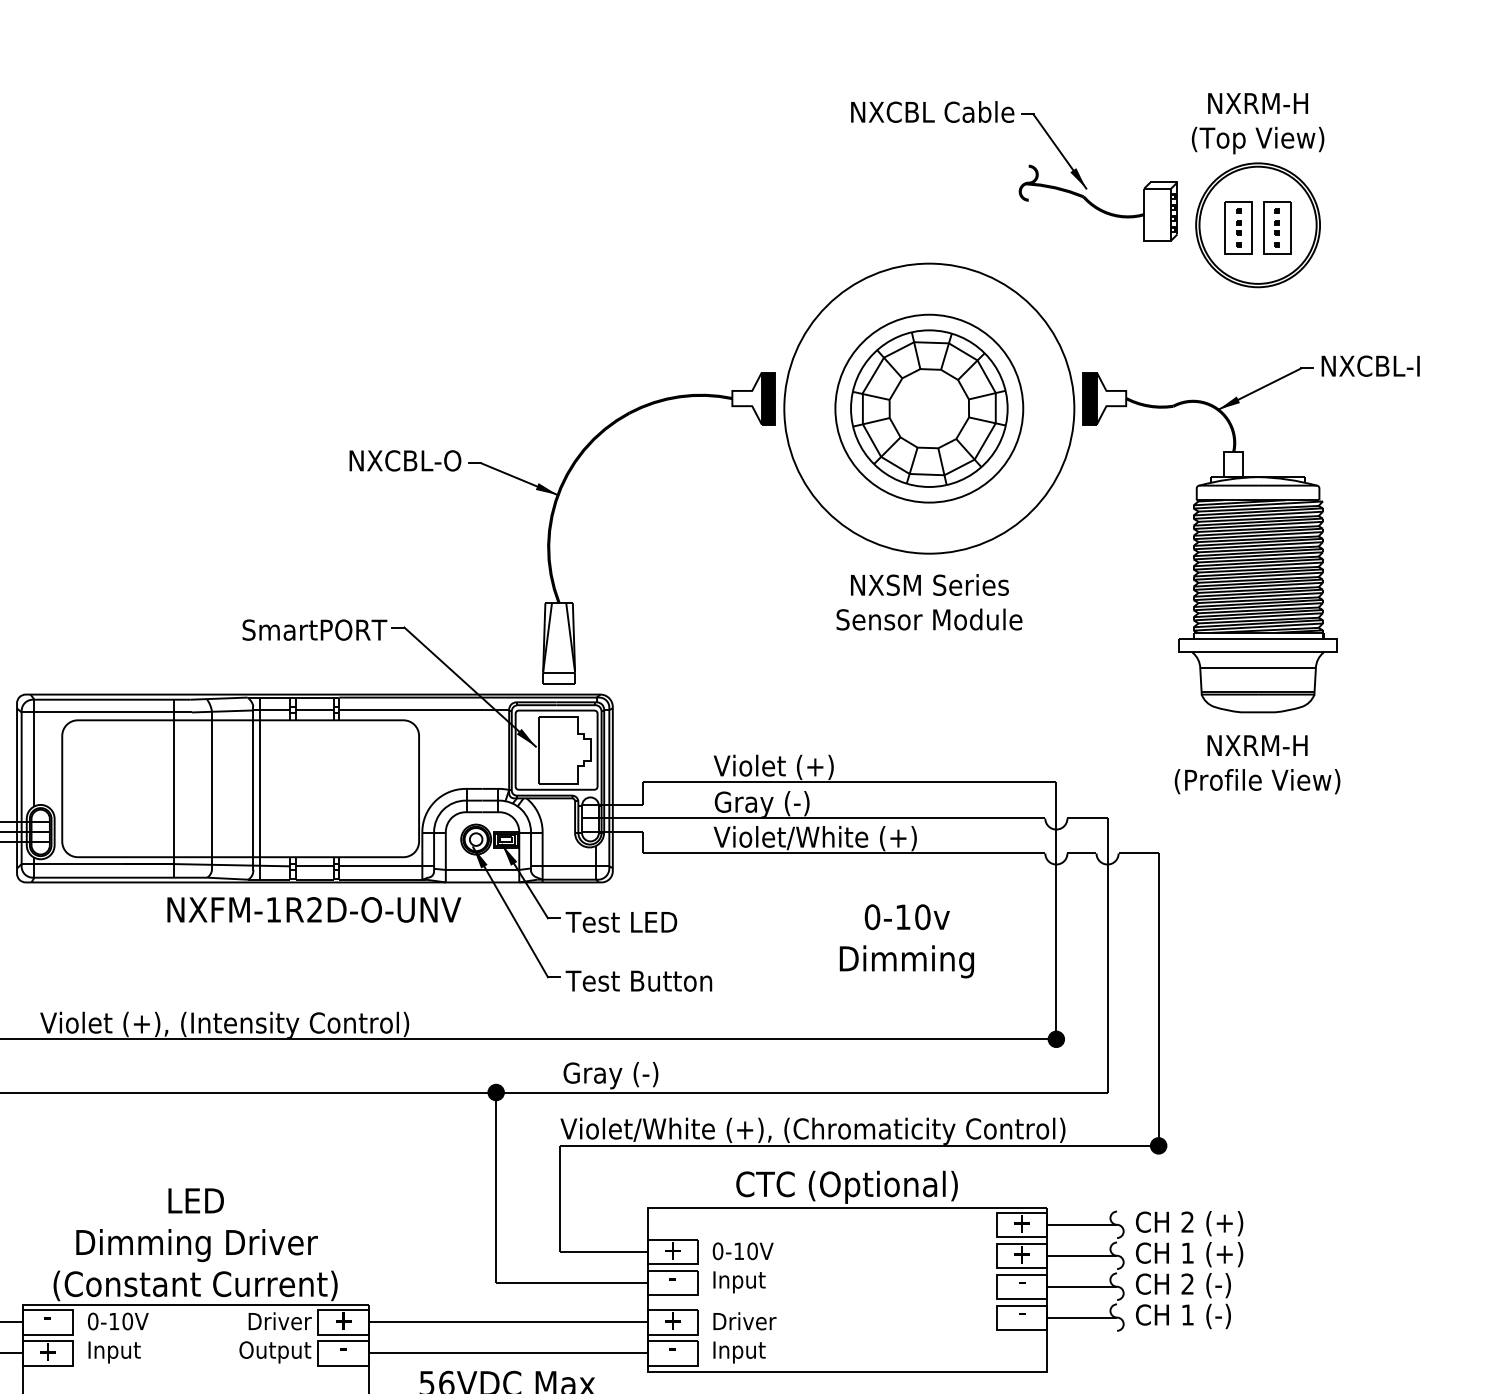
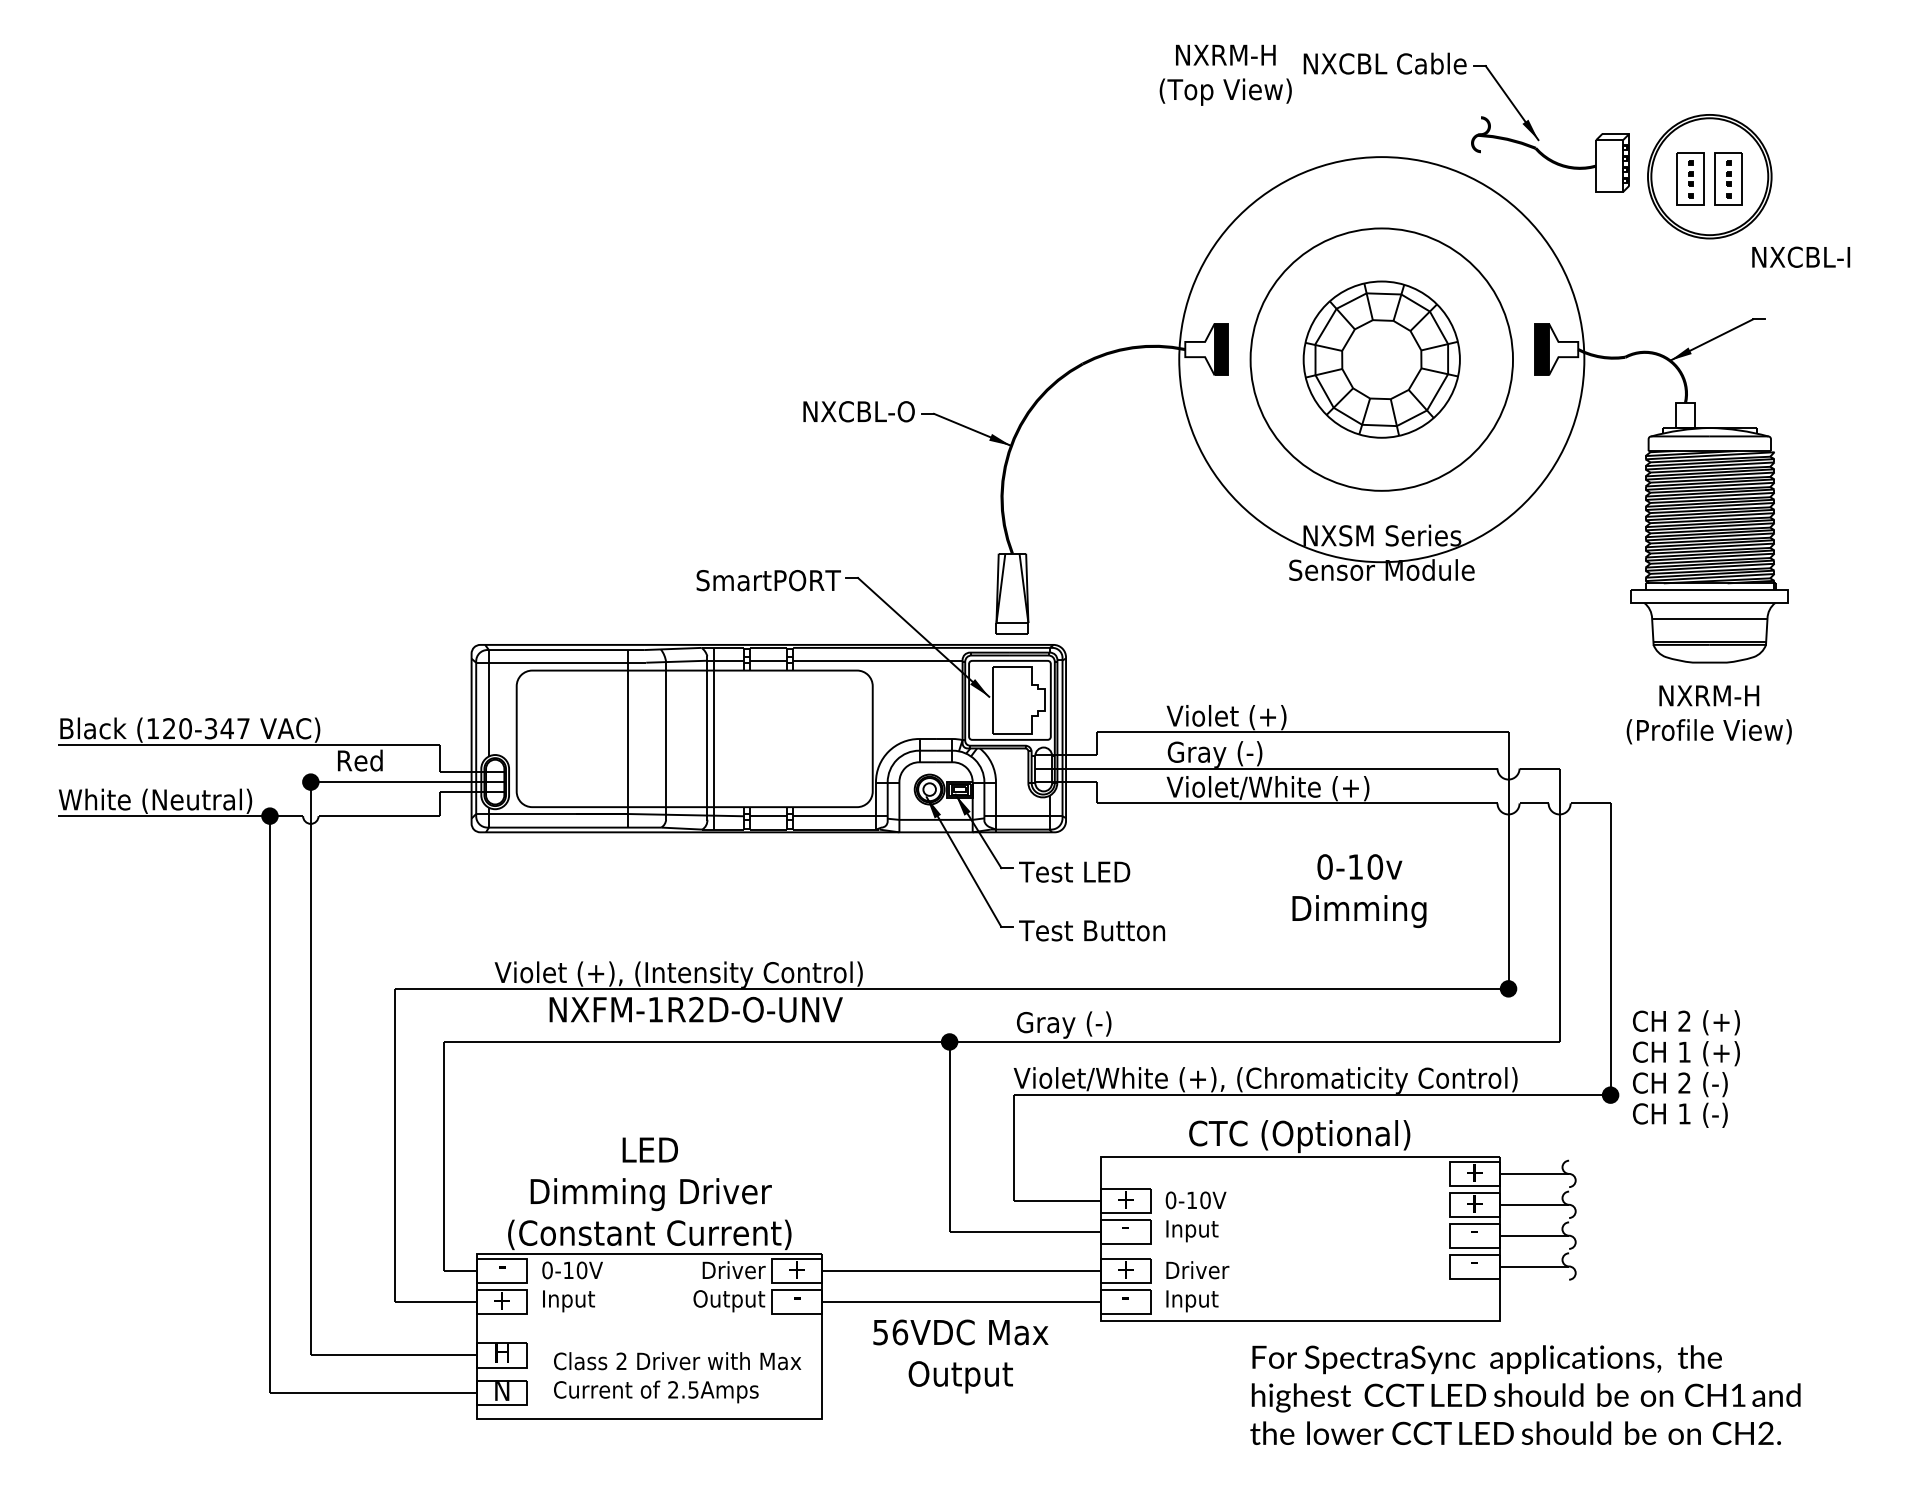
text: (1257, 122) -> (1225, 74), moved
text: (1371, 365) -> (1801, 256), moved
circle: (929, 408) -> (1381, 359), size x1.4
circle: (929, 408) -> (1381, 359), size x1.4
text: (313, 909) -> (695, 1009), moved
text: (1189, 1269) -> (1686, 1068), moved

